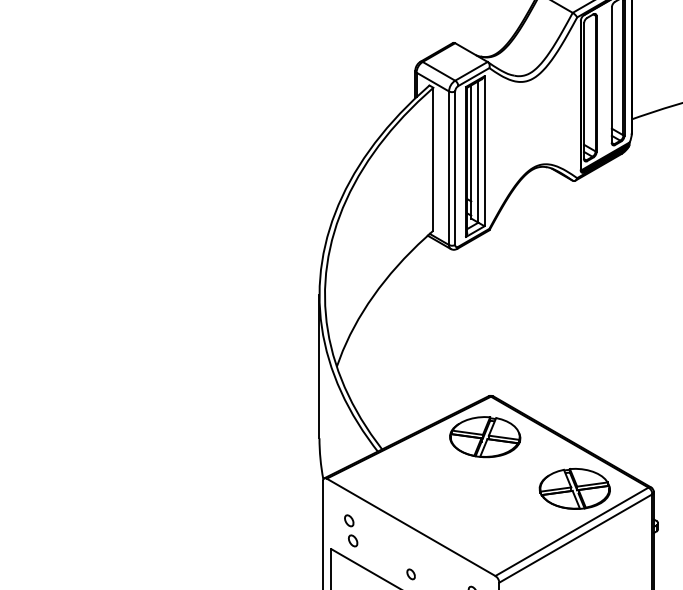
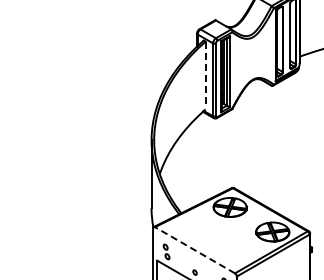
line: (433, 159) -> (205, 75), solid -> dashed
line: (409, 527) -> (194, 250), solid -> dashed

